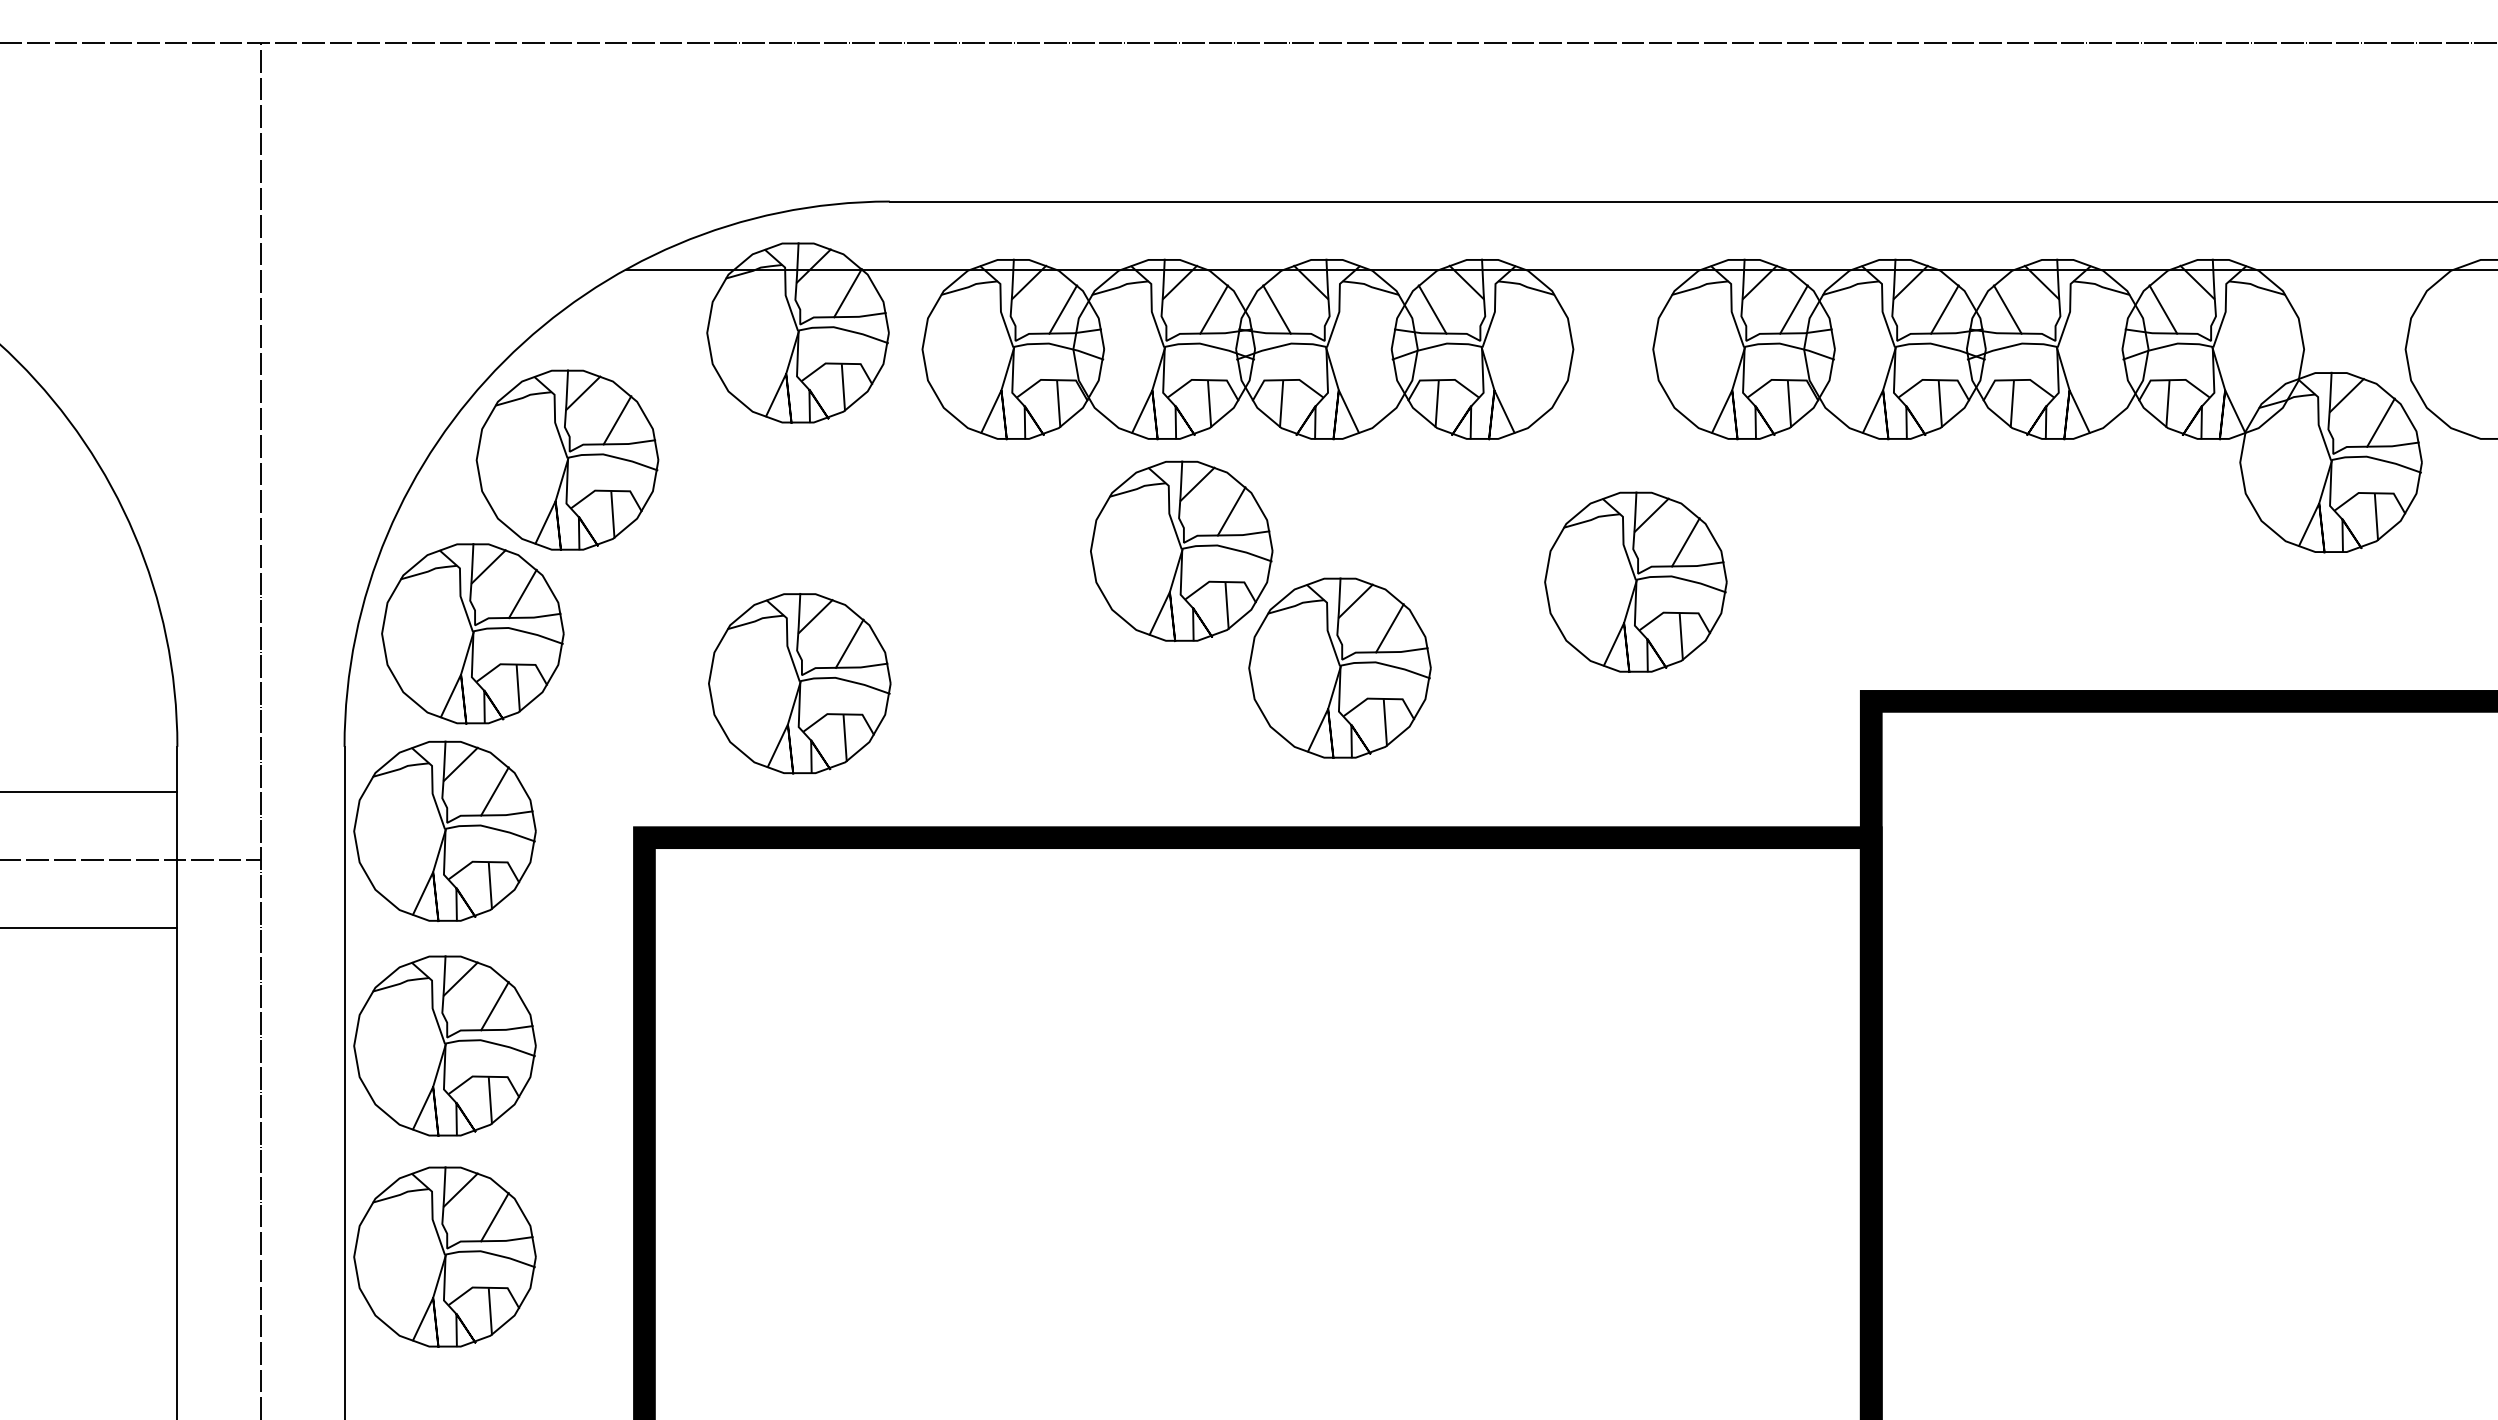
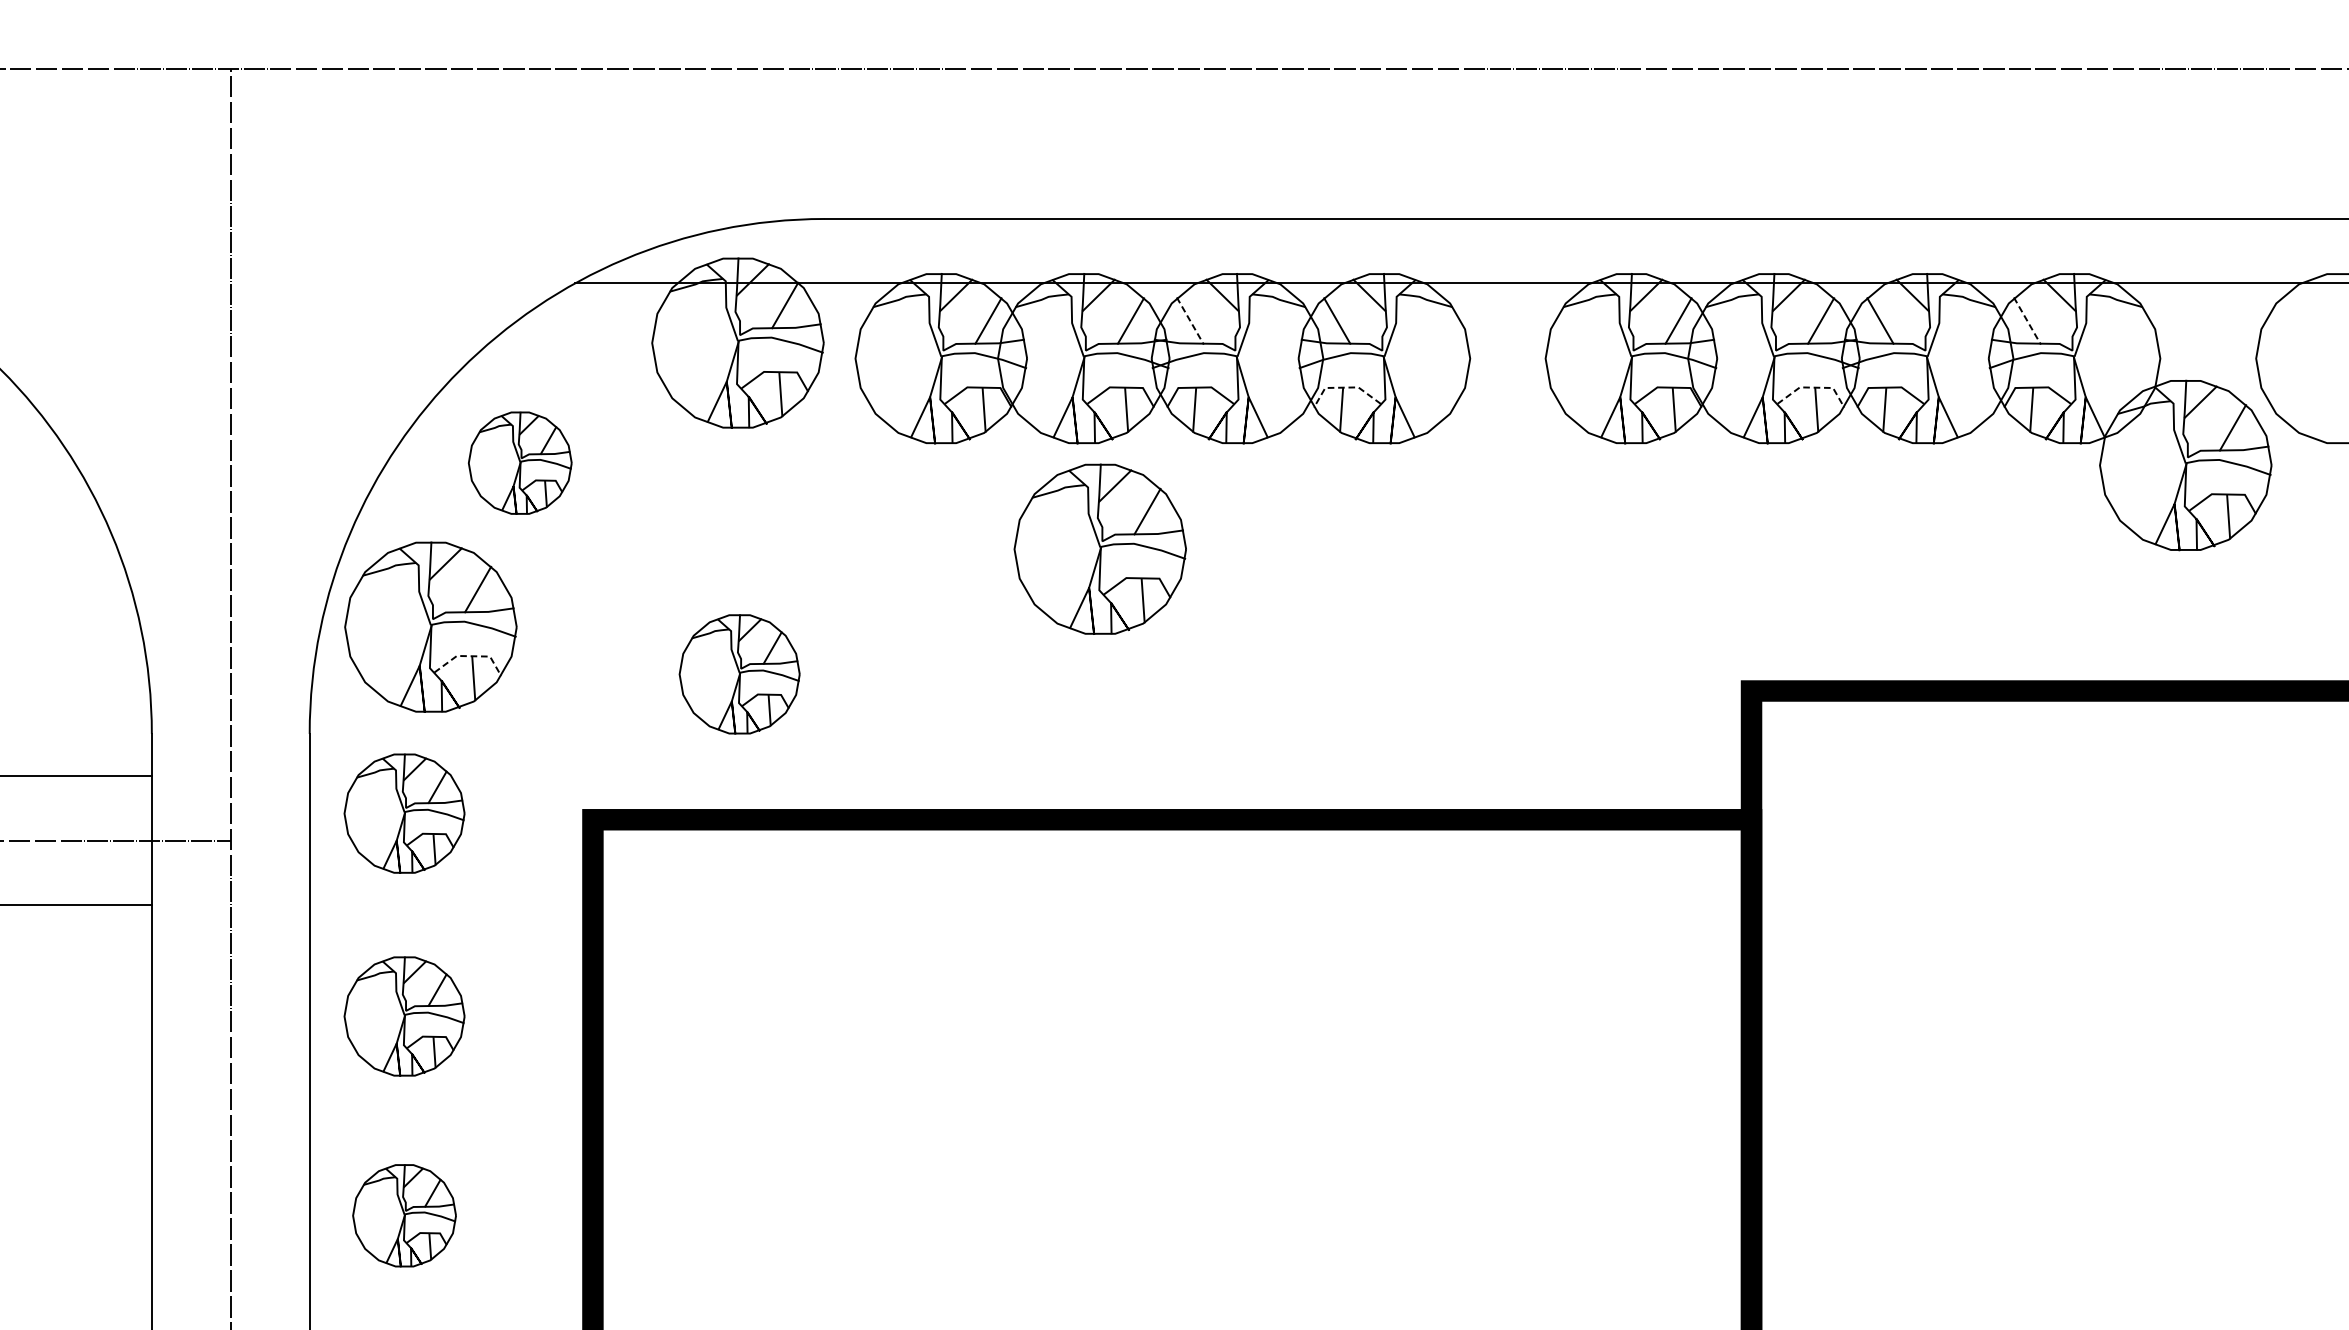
line: (1277, 309) -> (1190, 320), solid -> dashed
line: (2163, 309) -> (2027, 320), solid -> dashed
line: (1440, 380) -> (1344, 387), solid -> dashed
line: (1937, 380) -> (1814, 387), solid -> dashed
part: (567, 459) -> (520, 462), size x0.6
part: (1635, 581) -> (1528, 577), removed
line: (515, 664) -> (471, 656), solid -> dashed
part: (1339, 667) -> (1249, 659), removed
part: (799, 683) -> (739, 674), size x0.7
part: (444, 830) -> (404, 812), size x0.7
part: (444, 1045) -> (404, 1016), size x0.7
part: (444, 1256) -> (404, 1215), size x0.6

